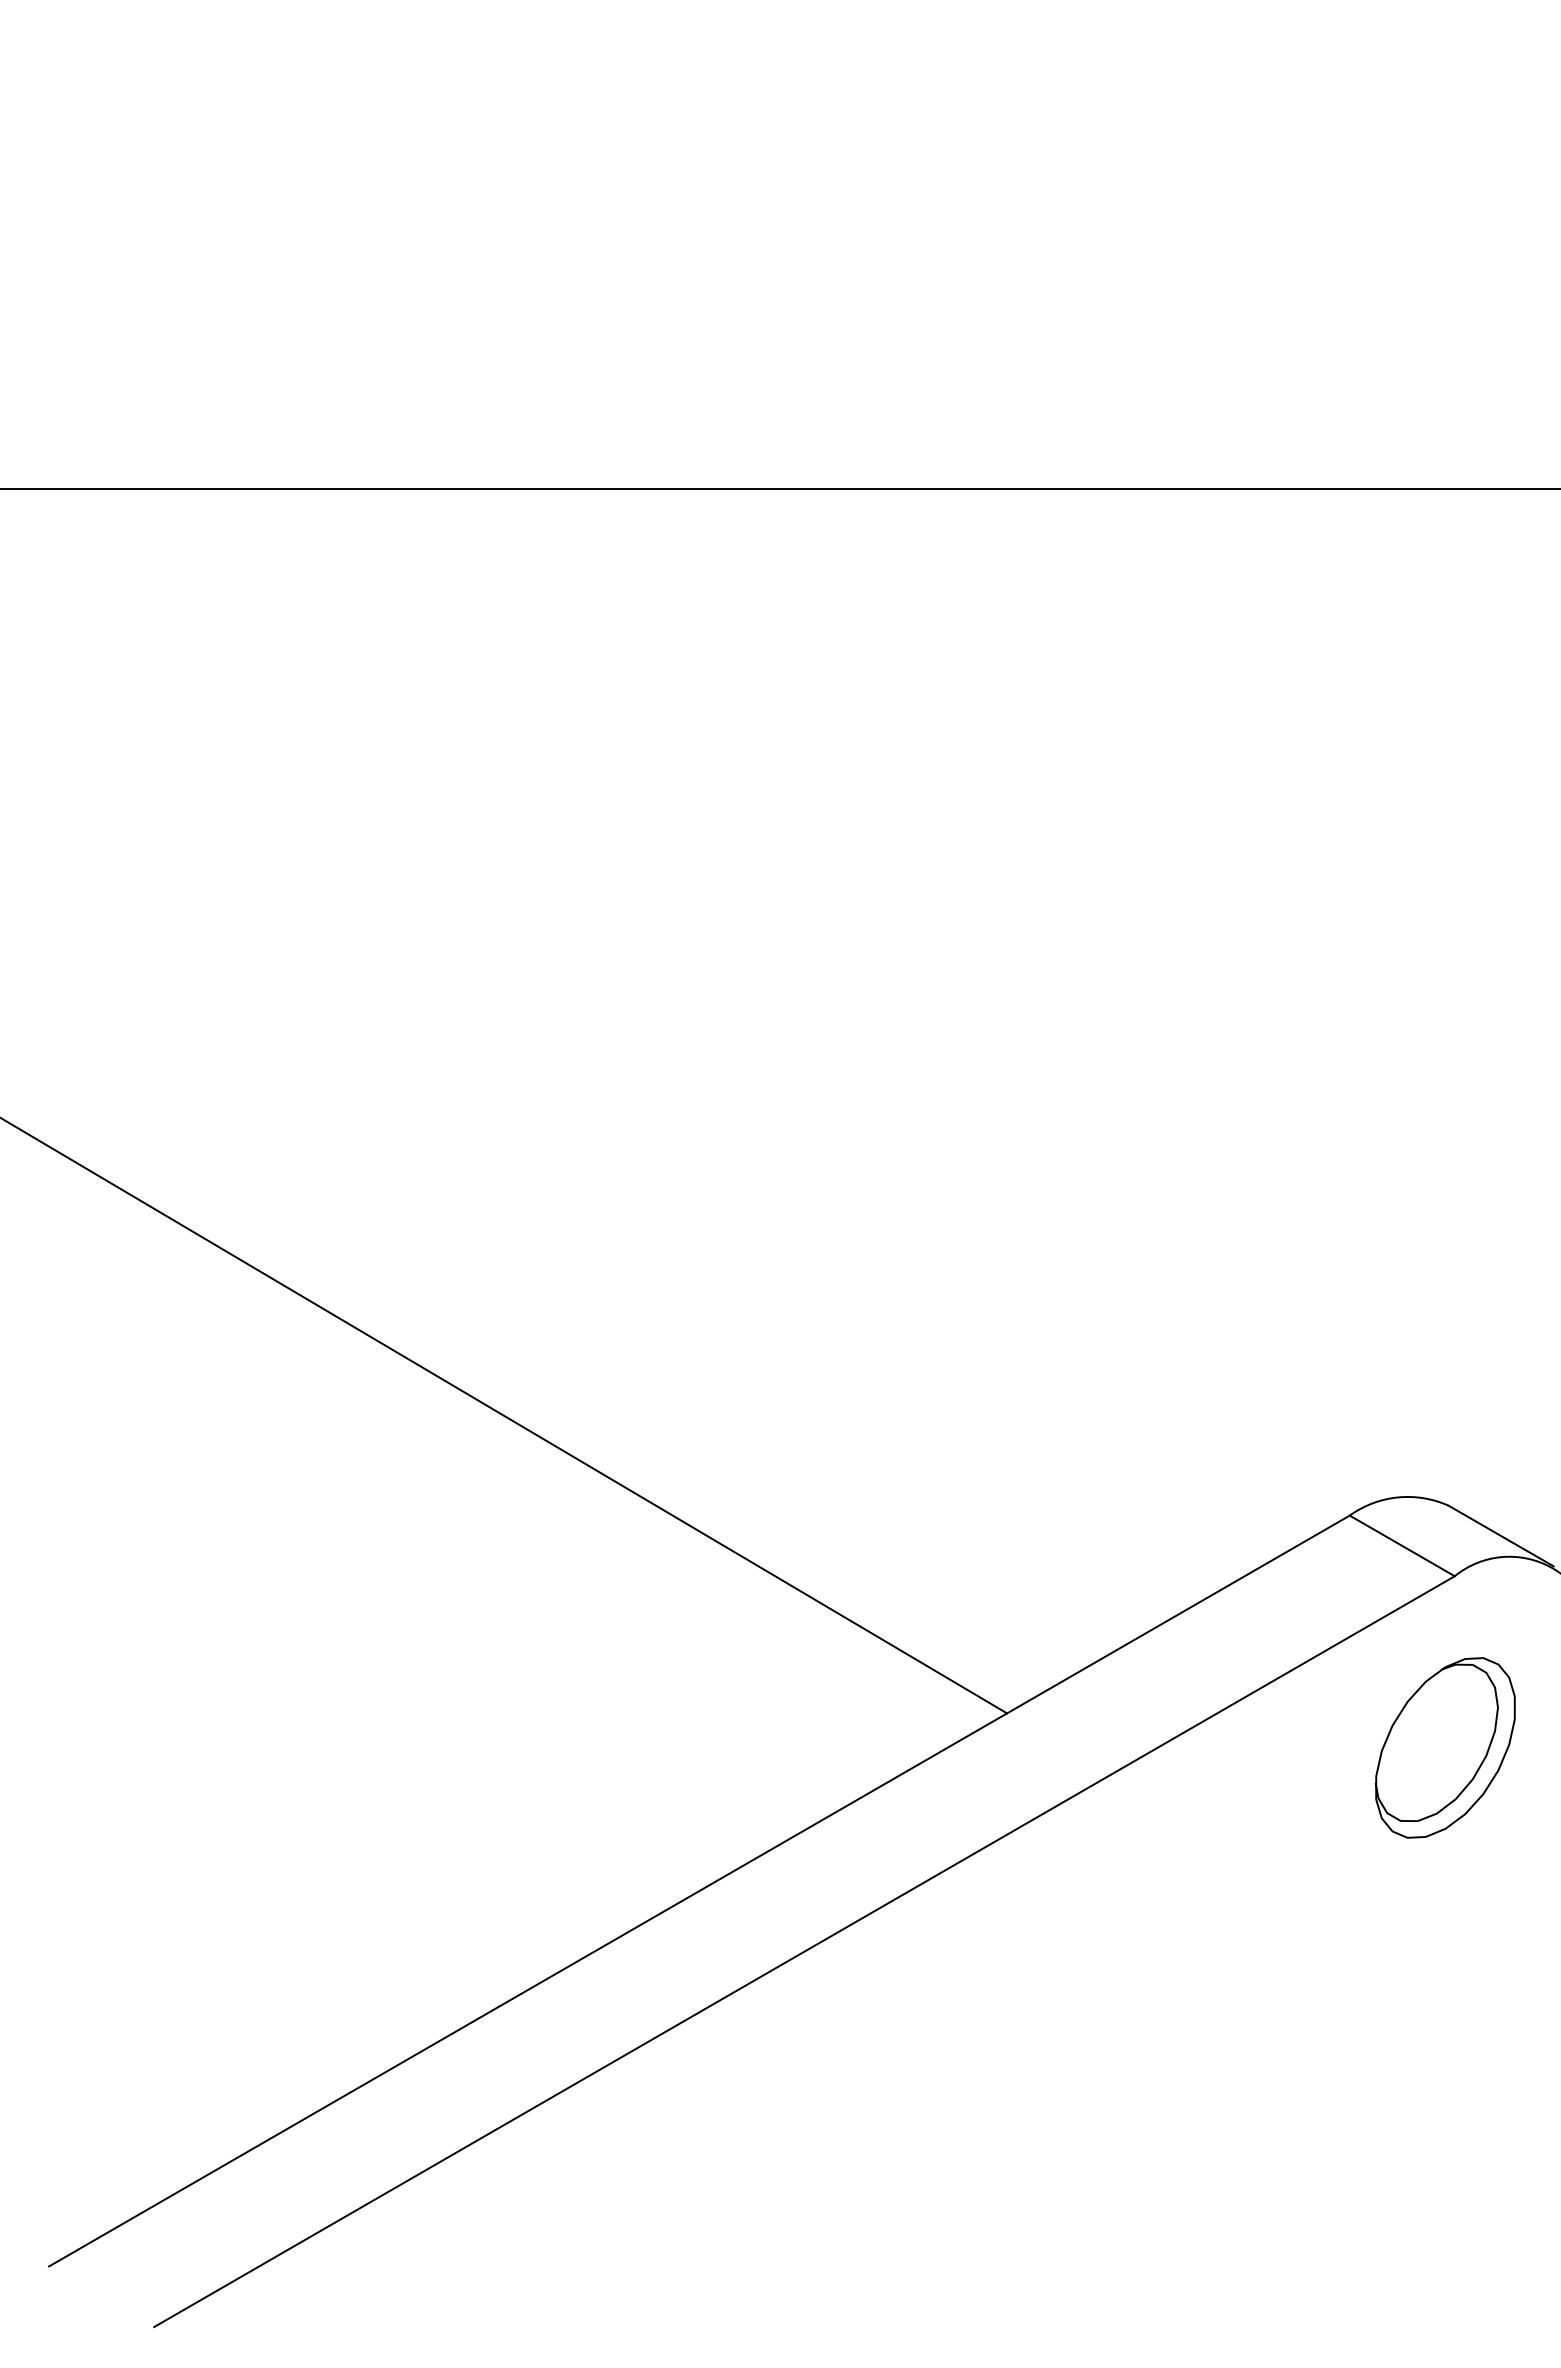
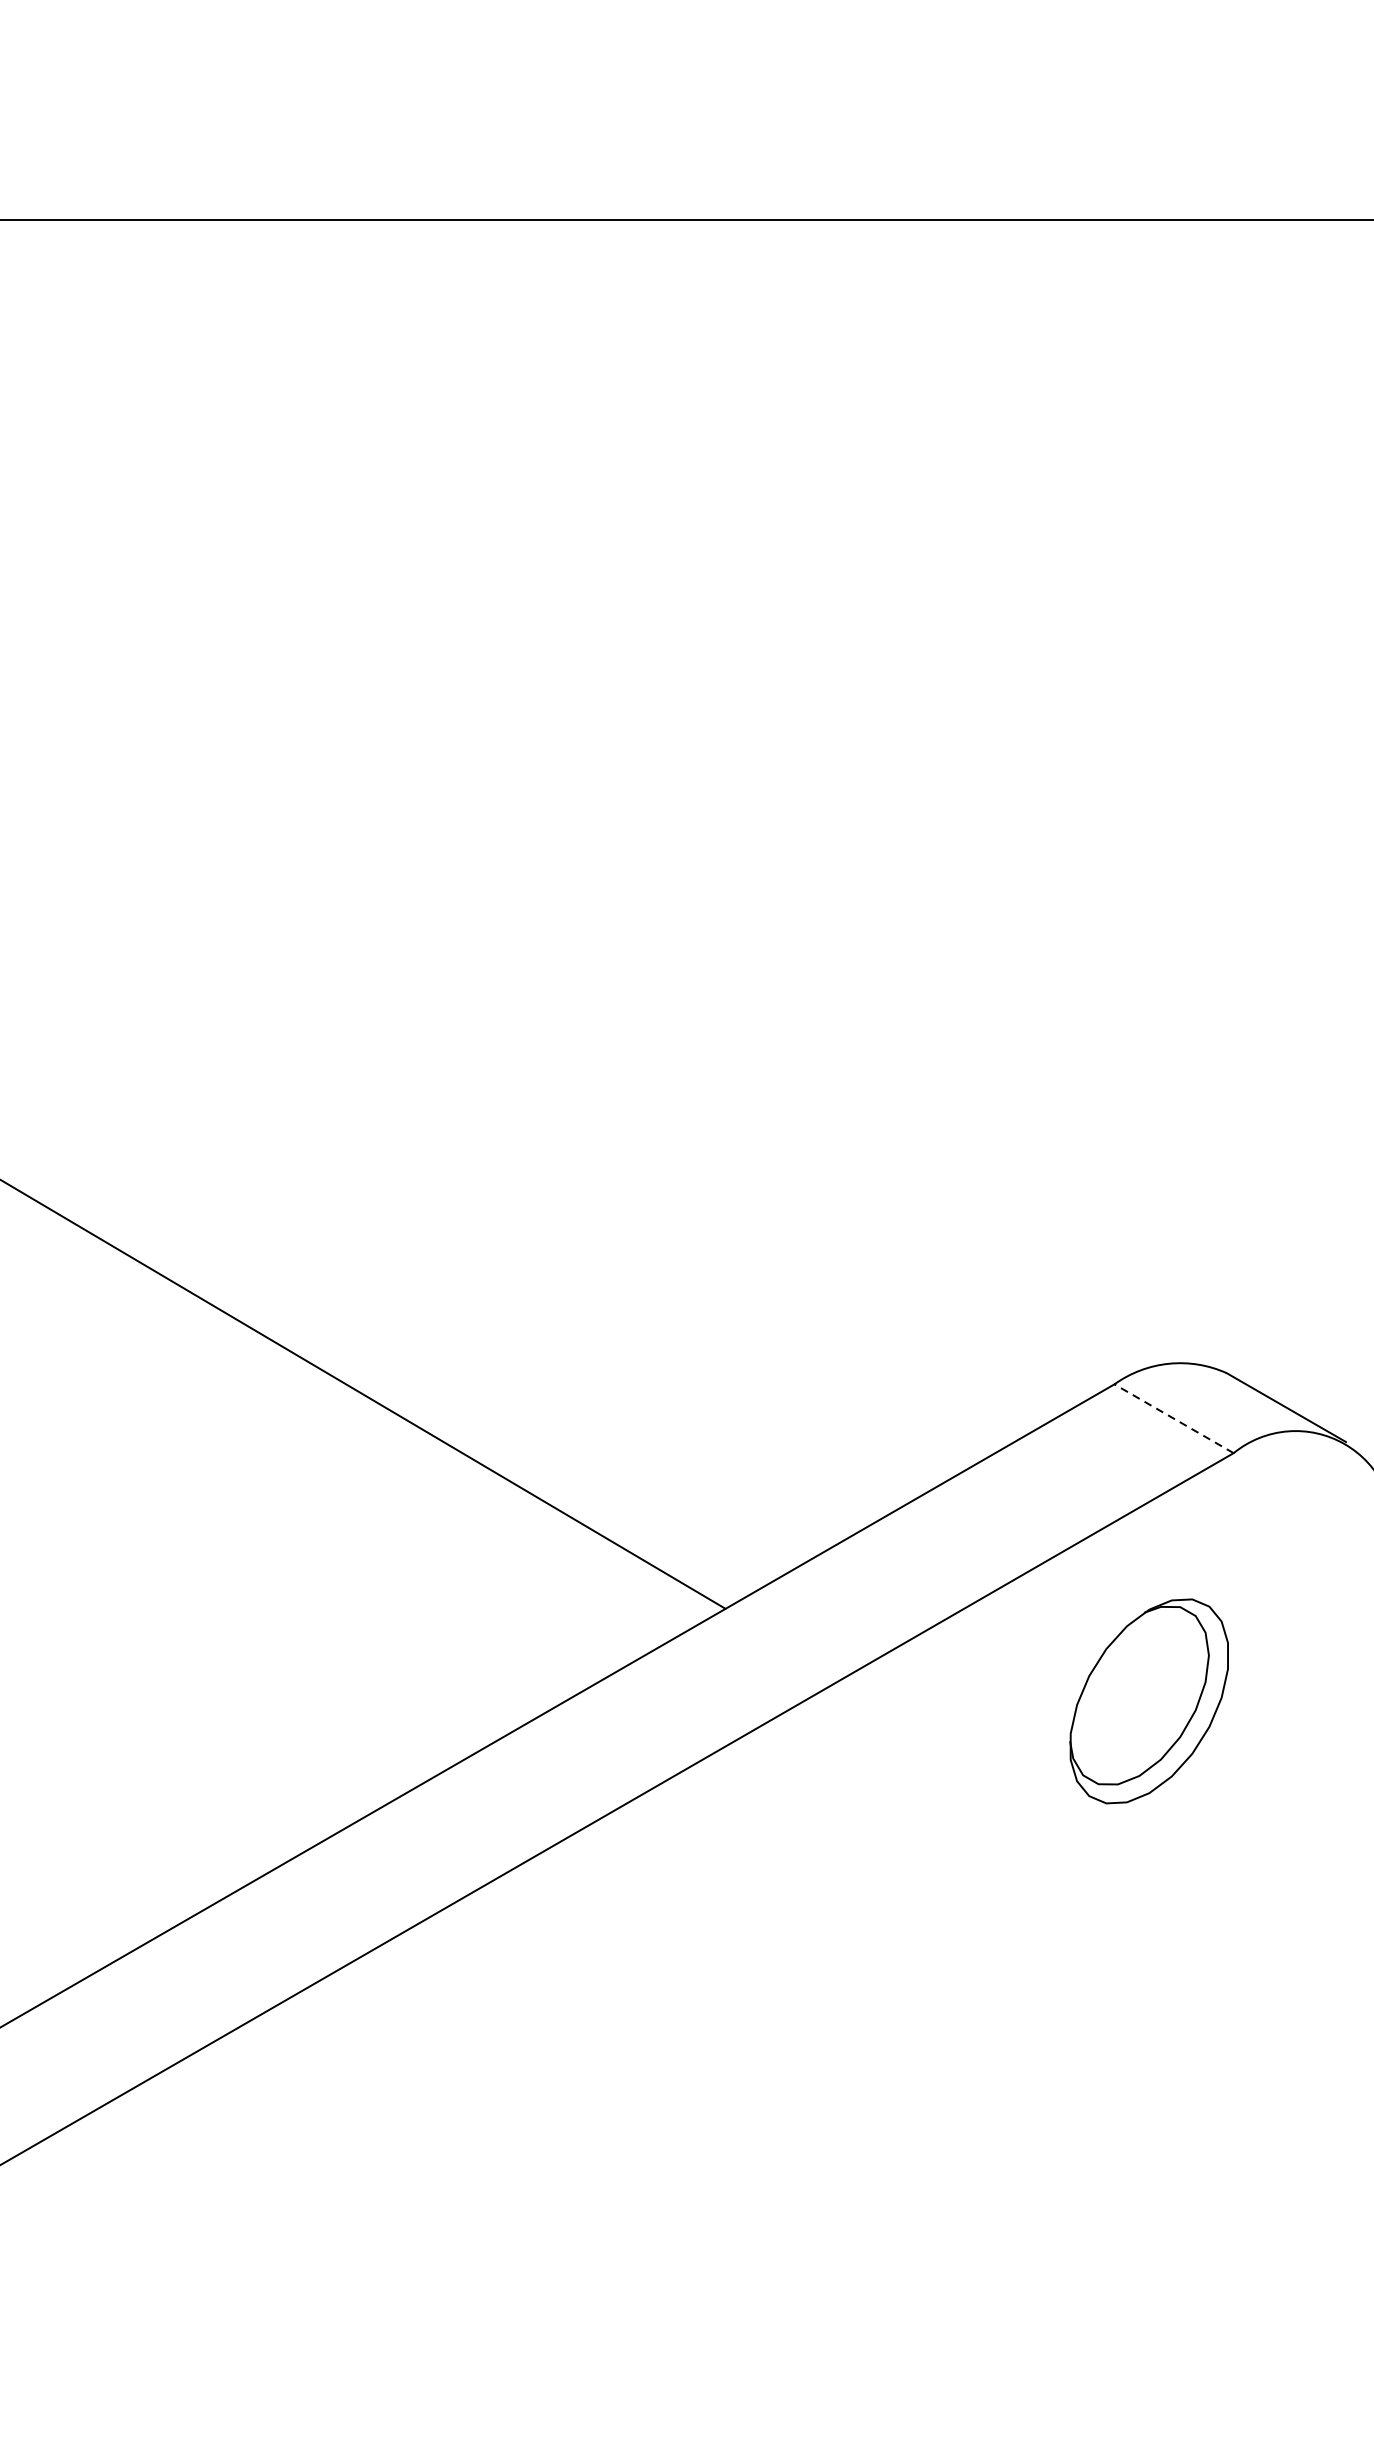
line: (1402, 1545) -> (1174, 1418), solid -> dashed
part: (1444, 1747) -> (1148, 1700), moved

